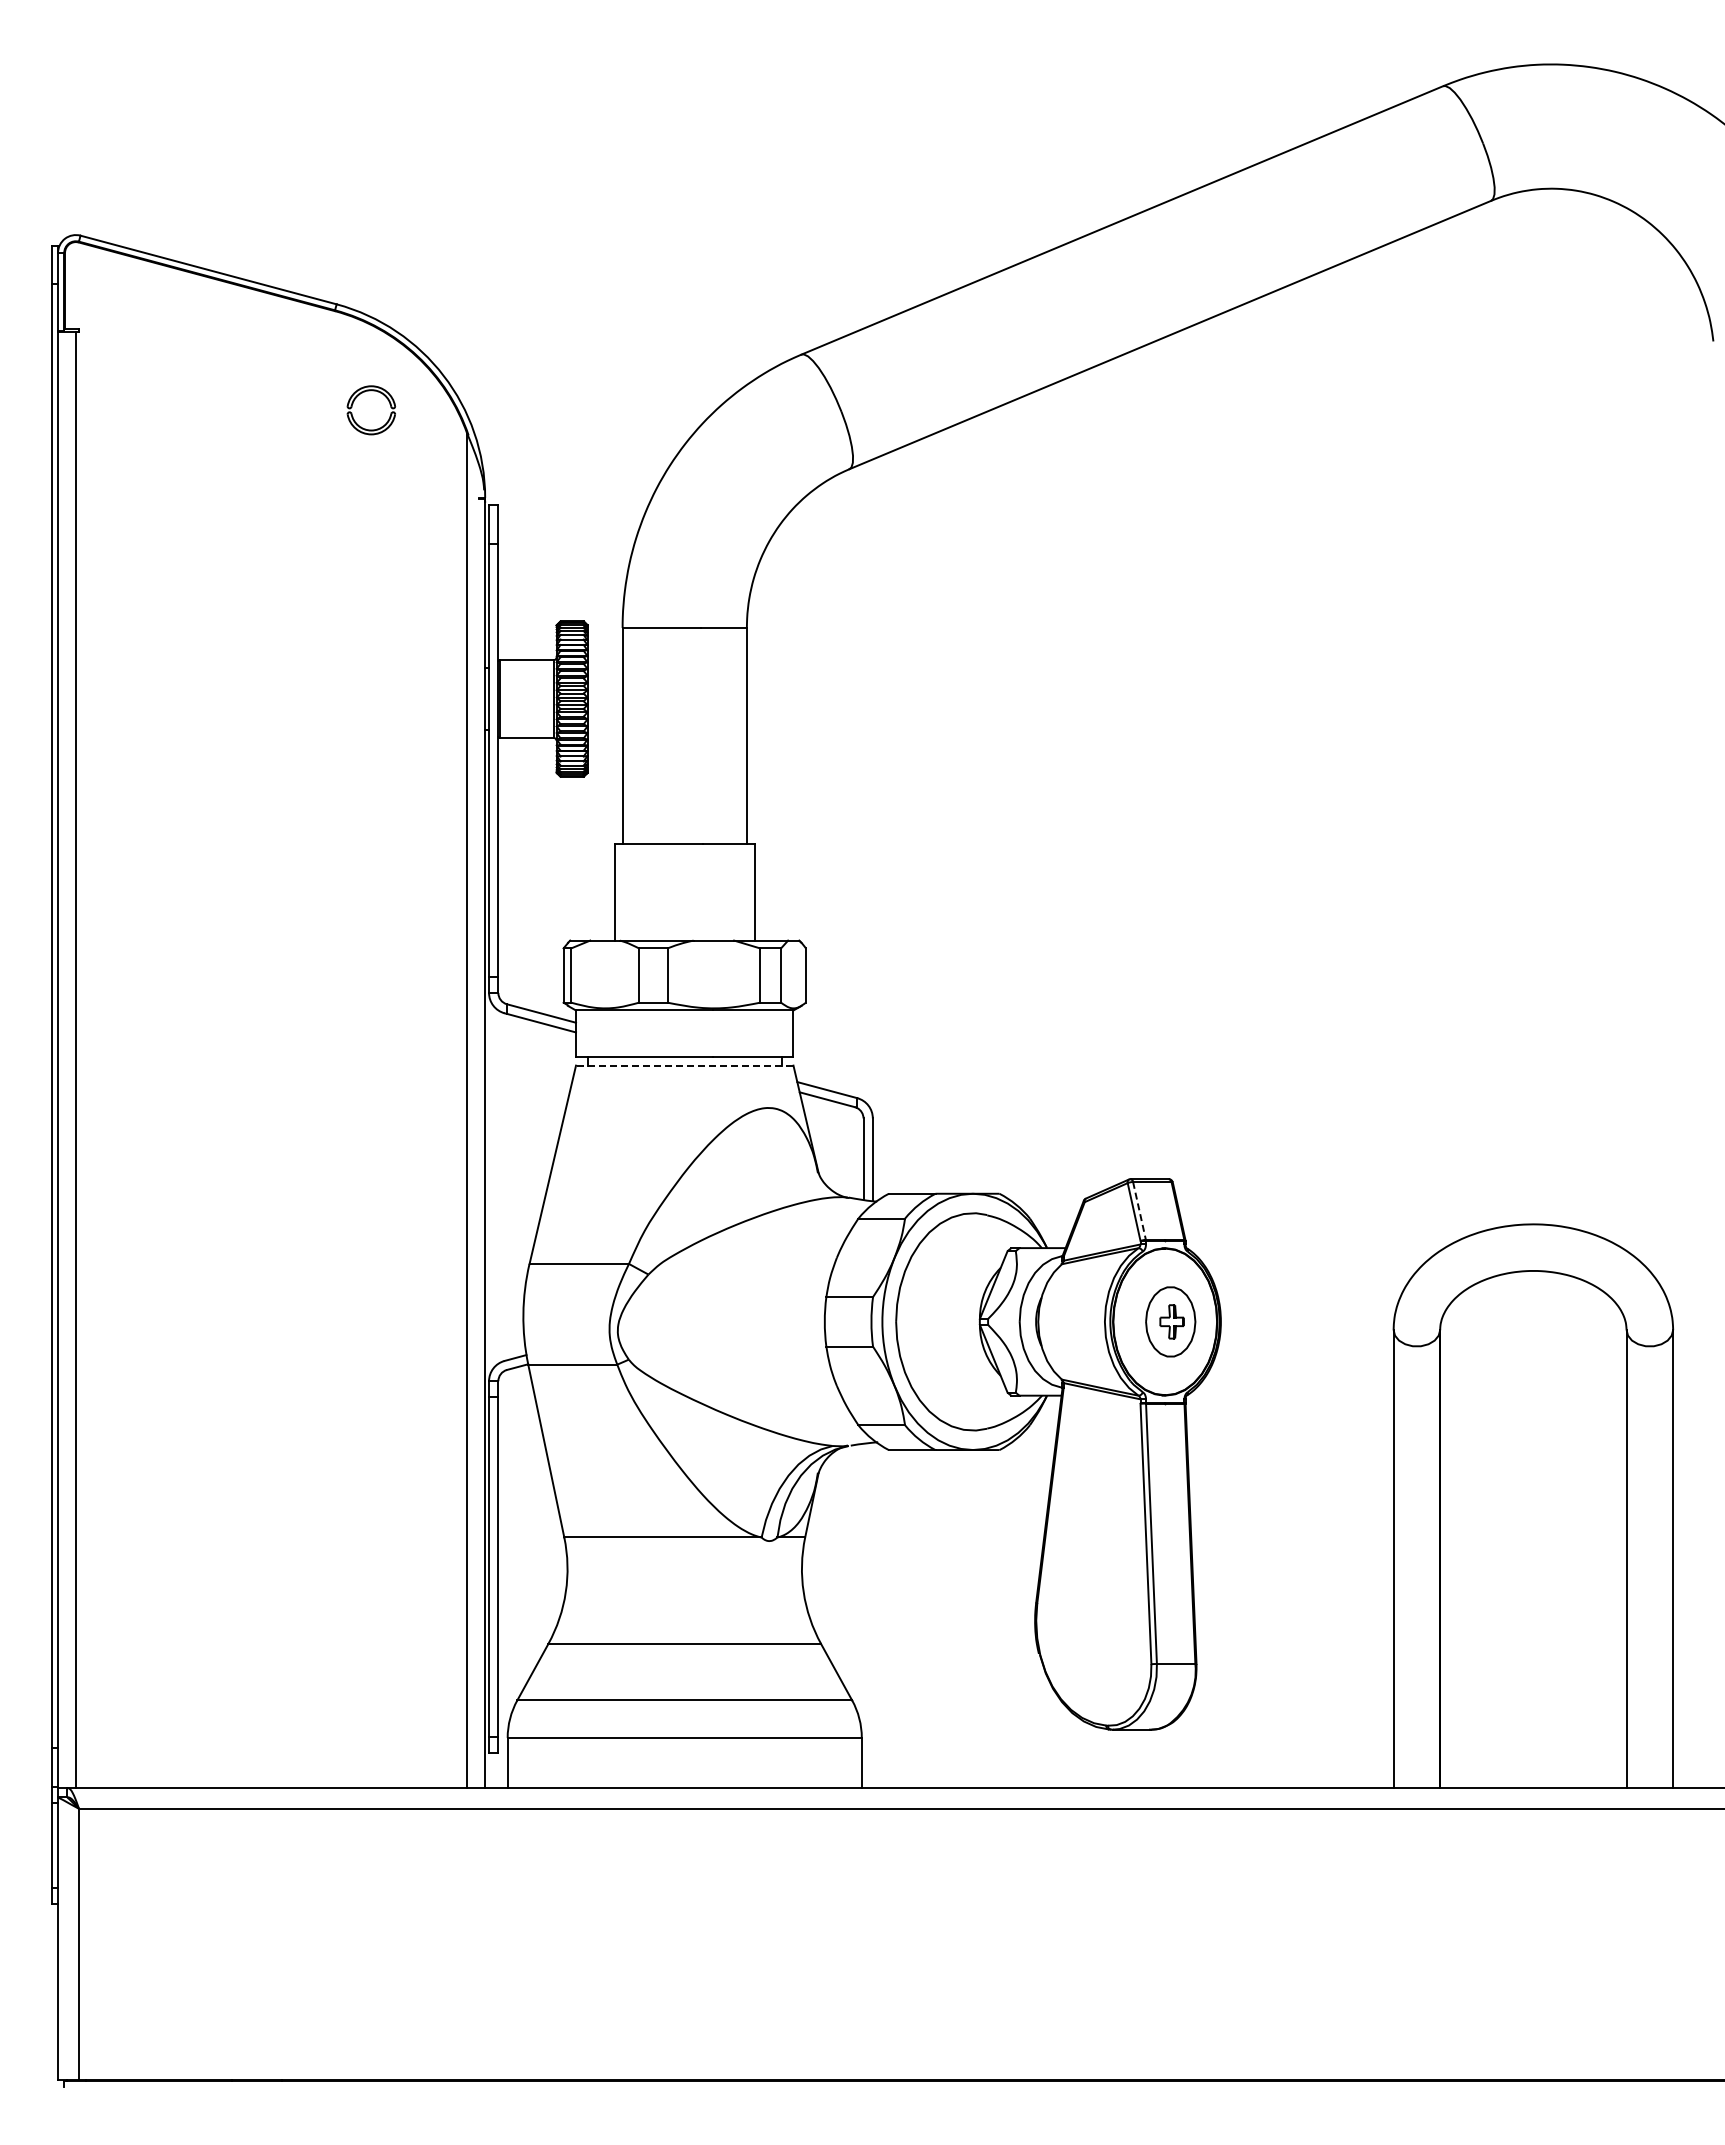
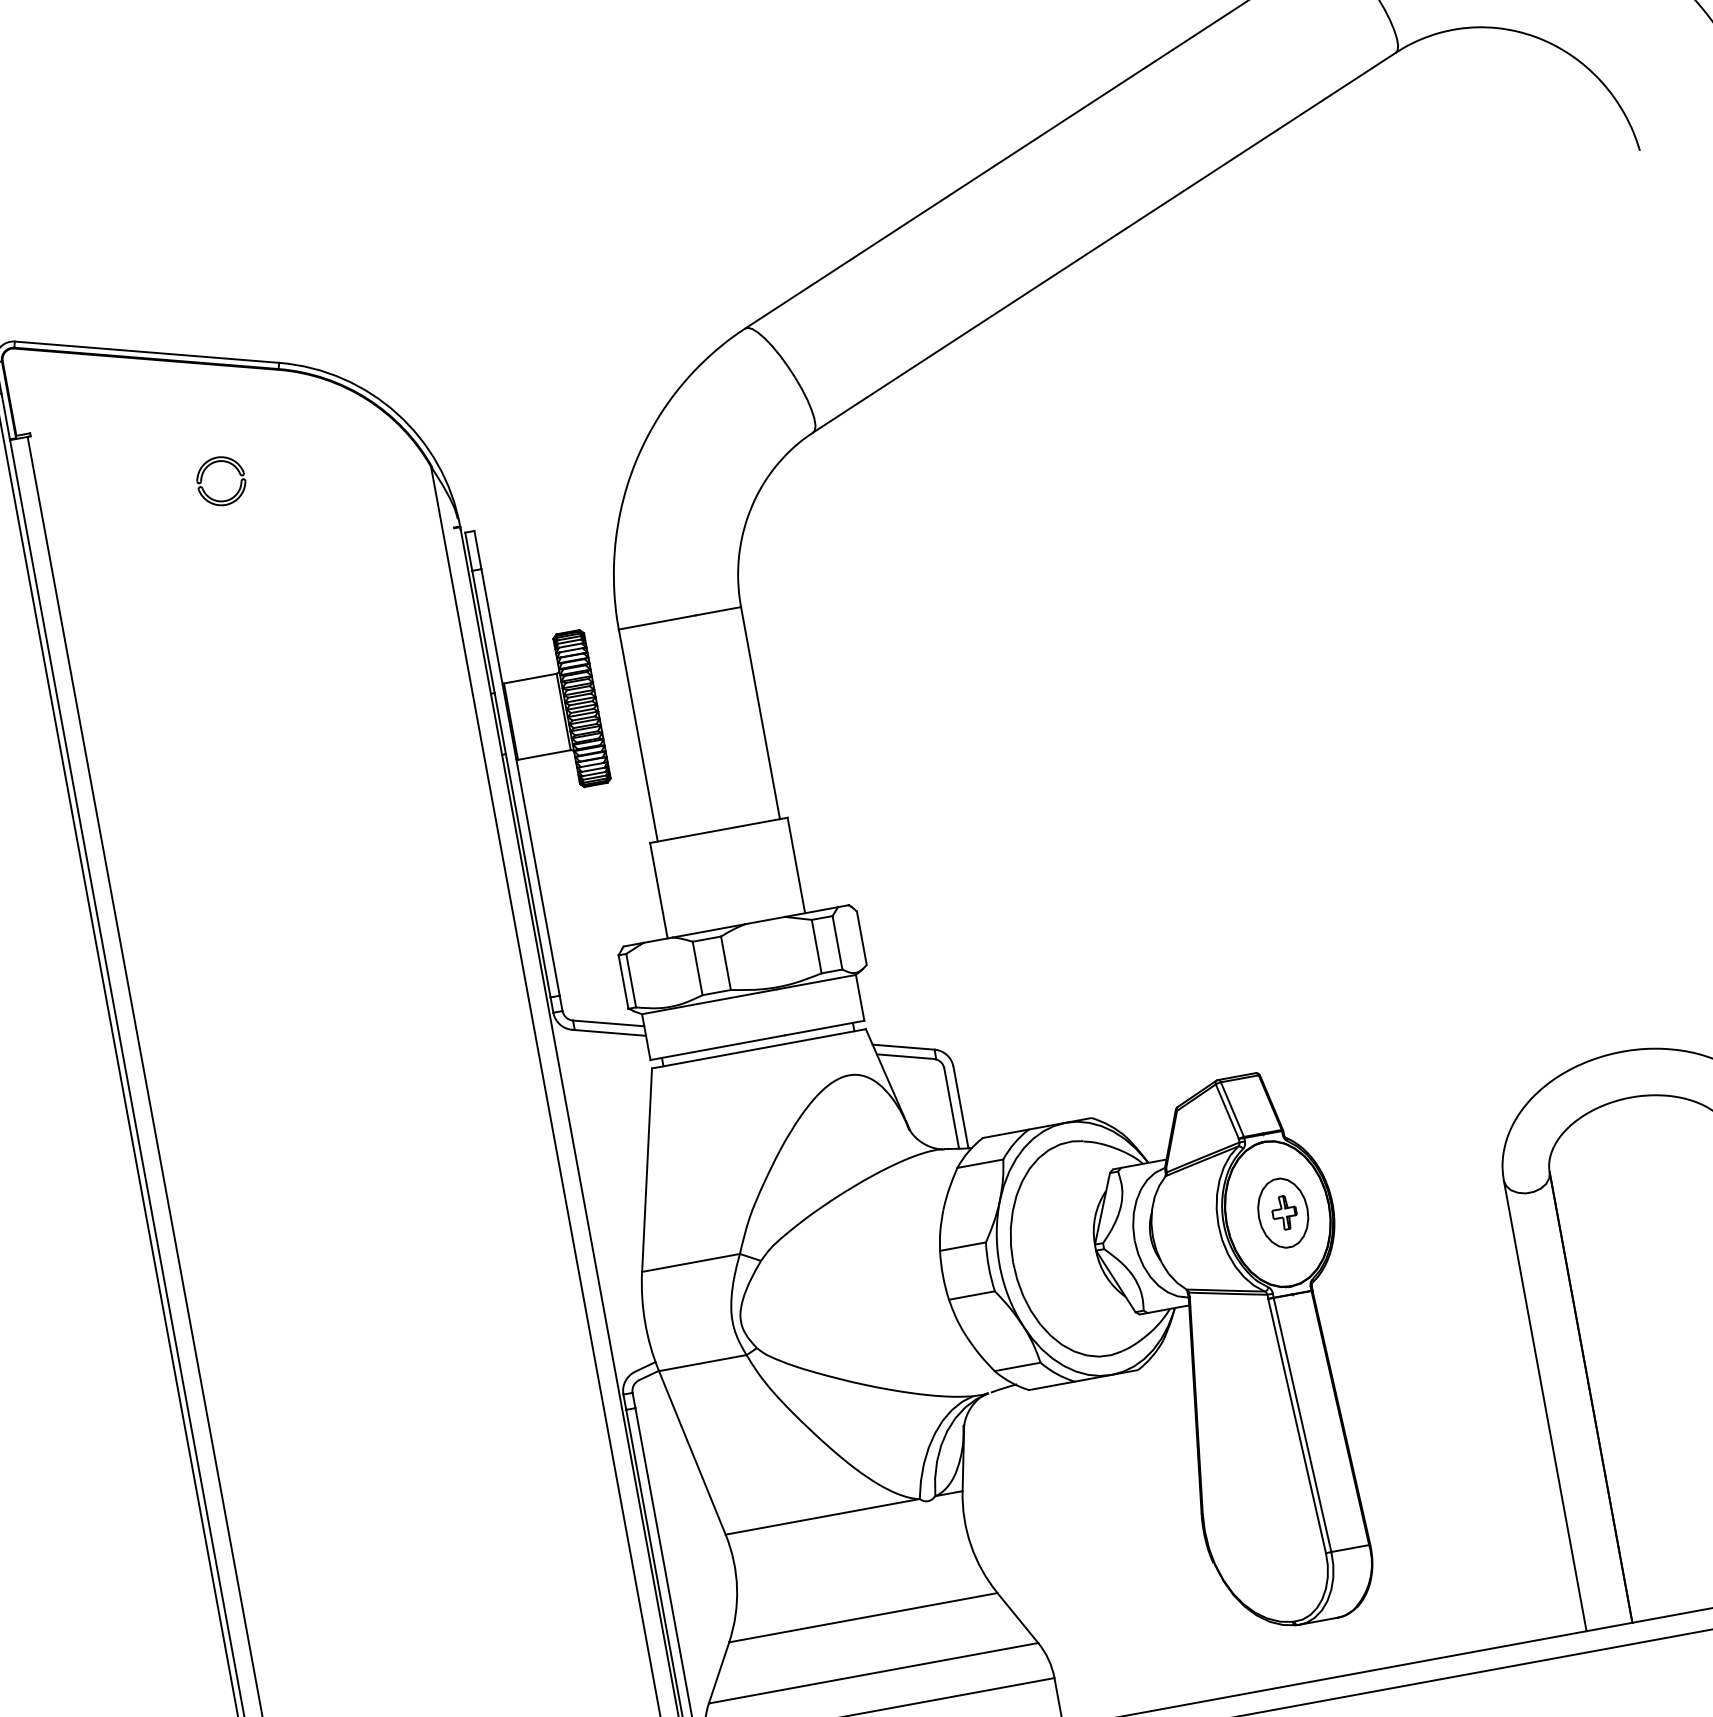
part: (353, 404) -> (202, 478), moved
line: (684, 1065) -> (758, 1048), dashed -> solid
line: (1139, 1210) -> (1232, 1109), dashed -> solid

